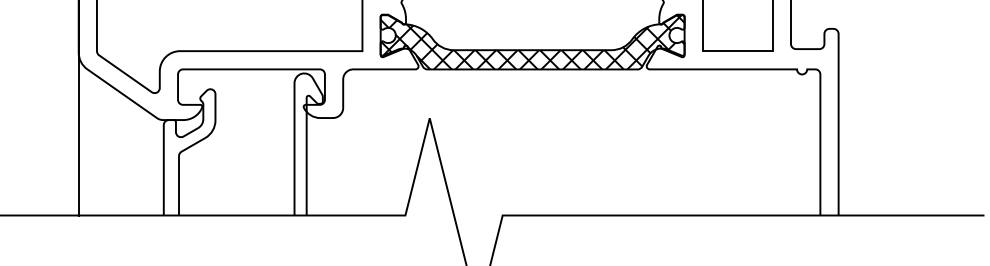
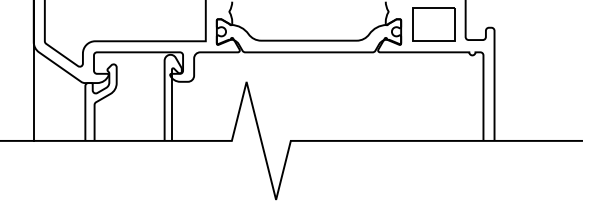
hatch: (531, 41) -> (308, 35), removed

